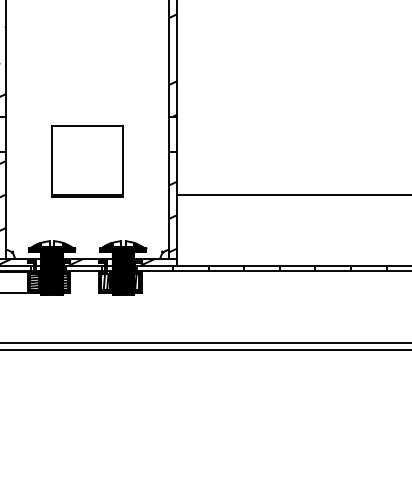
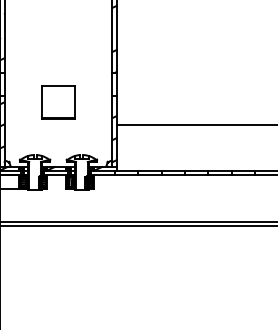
part: (87, 161) -> (58, 102), size x0.7
hatch: (51, 269) -> (34, 173), removed
hatch: (122, 269) -> (81, 173), removed

